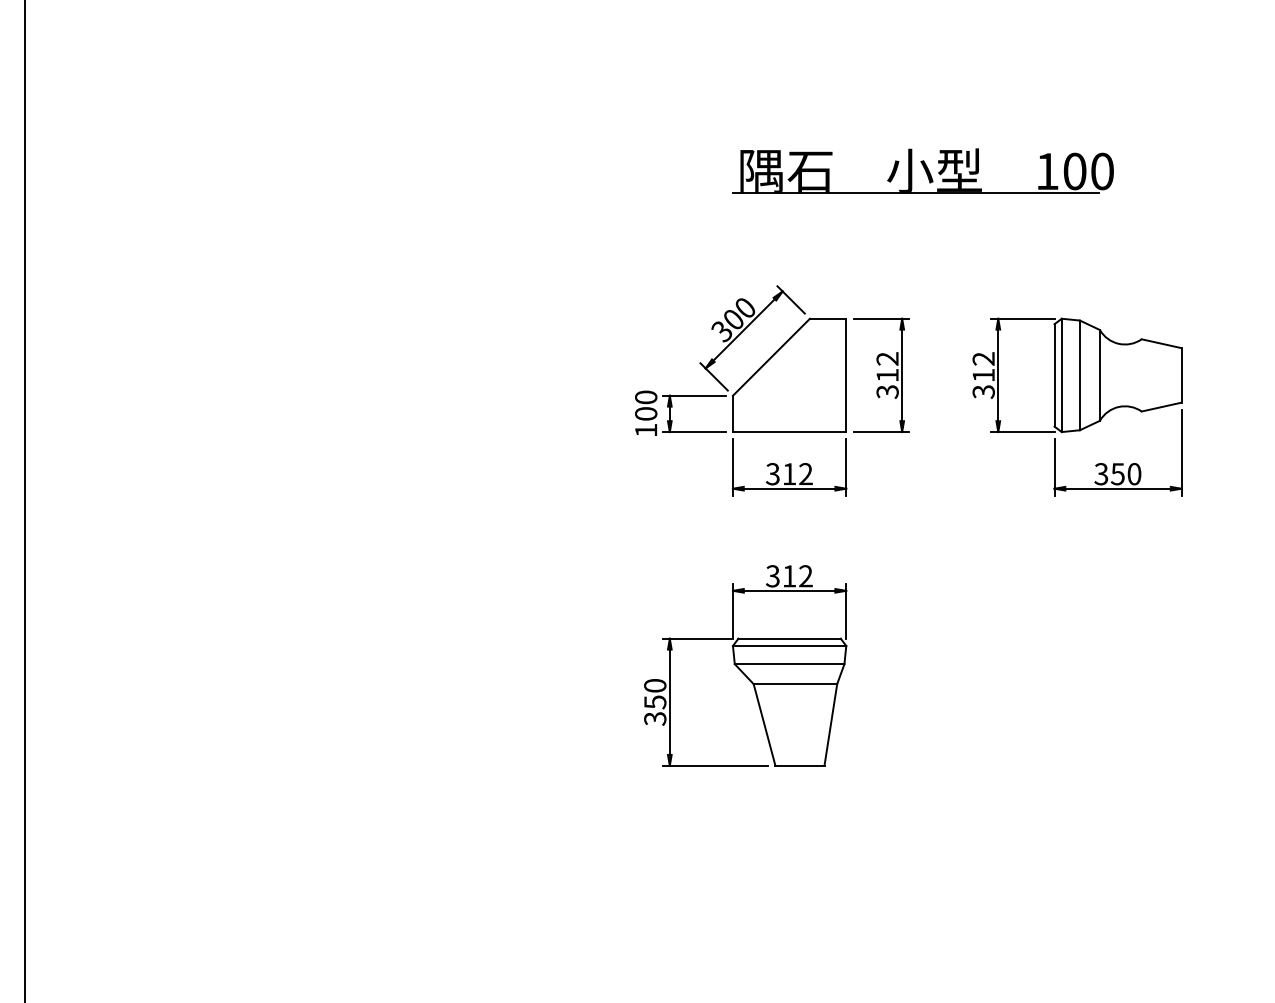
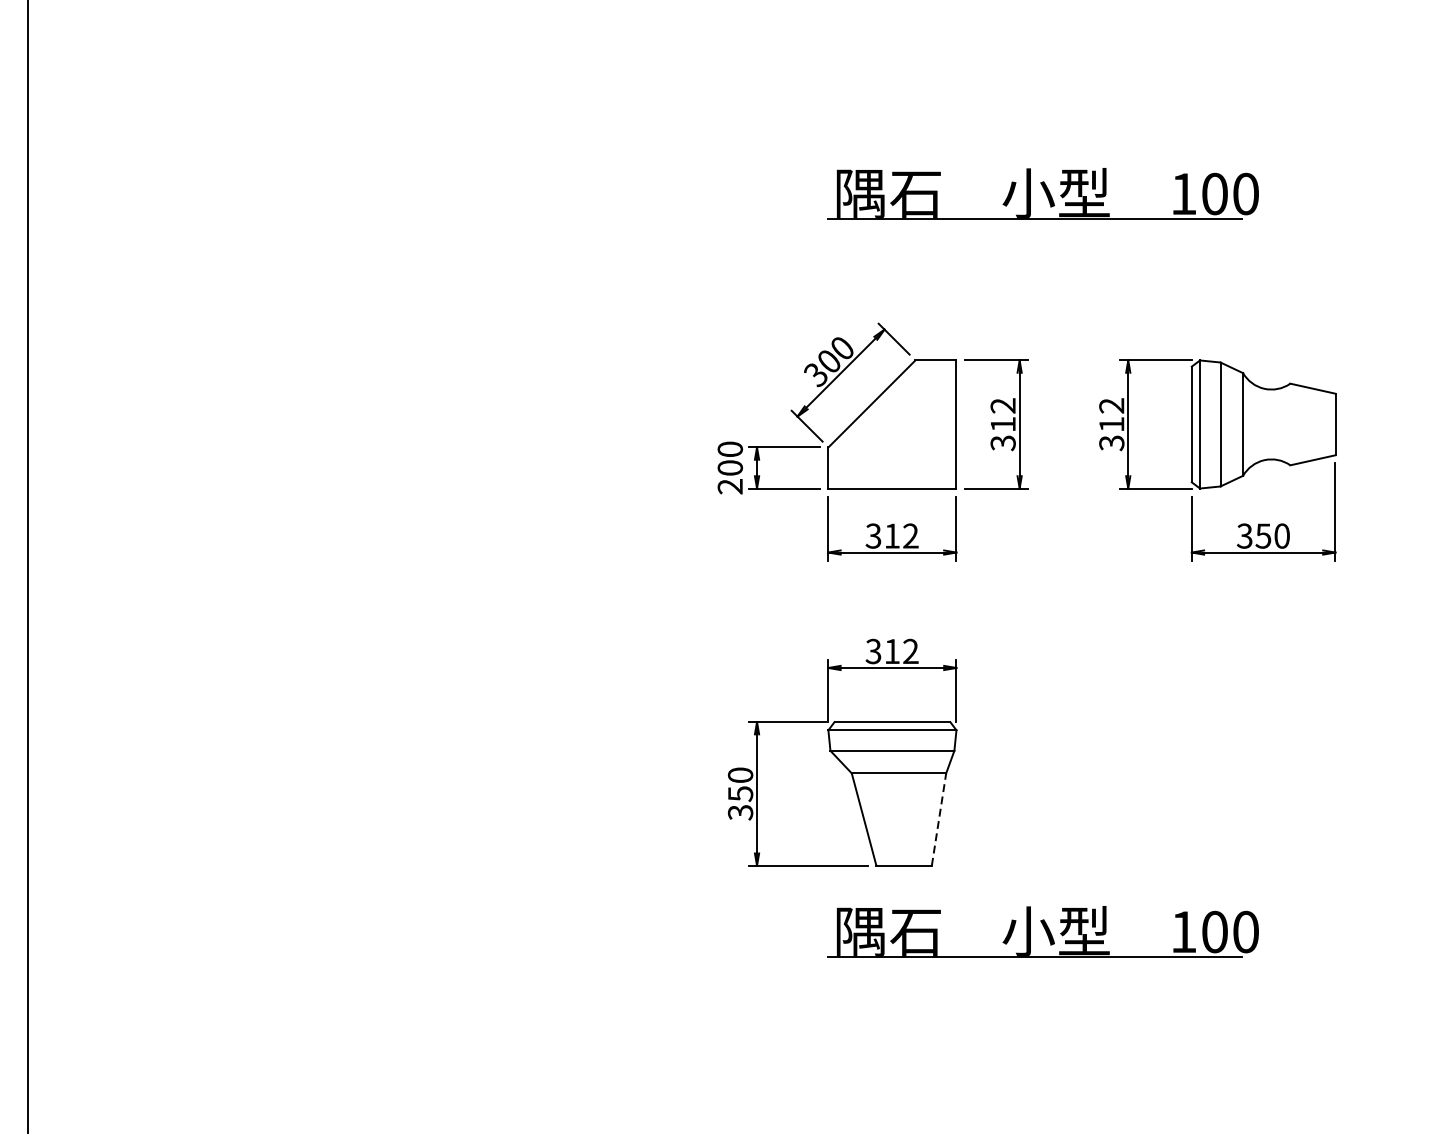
text: (646, 430) -> (730, 486), 100 -> 200
line: (830, 724) -> (938, 819), solid -> dashed
part: (922, 823) -> (1042, 930), added

